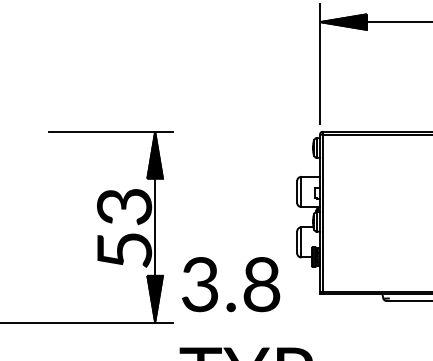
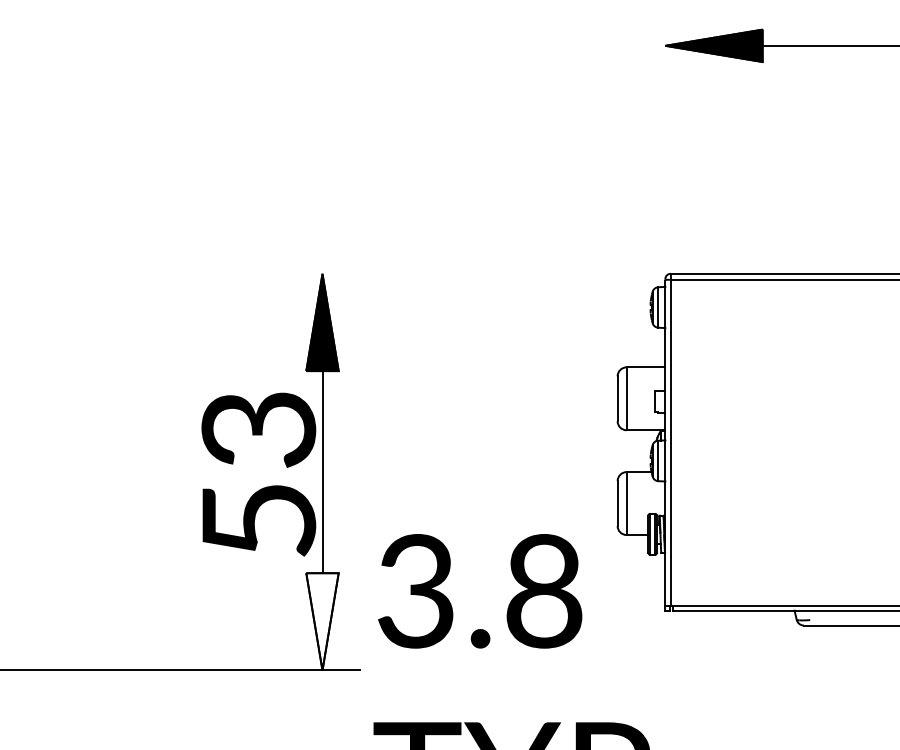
line: (320, 63) -> (666, 131), removed
line: (110, 131) -> (229, 273), removed
fill: (154, 298) -> (321, 620), removed

